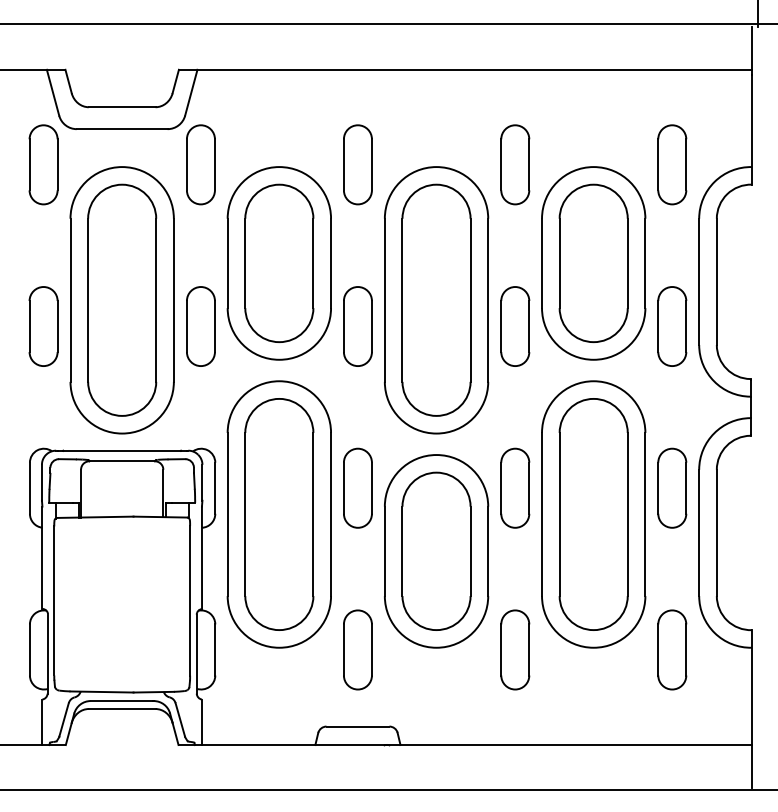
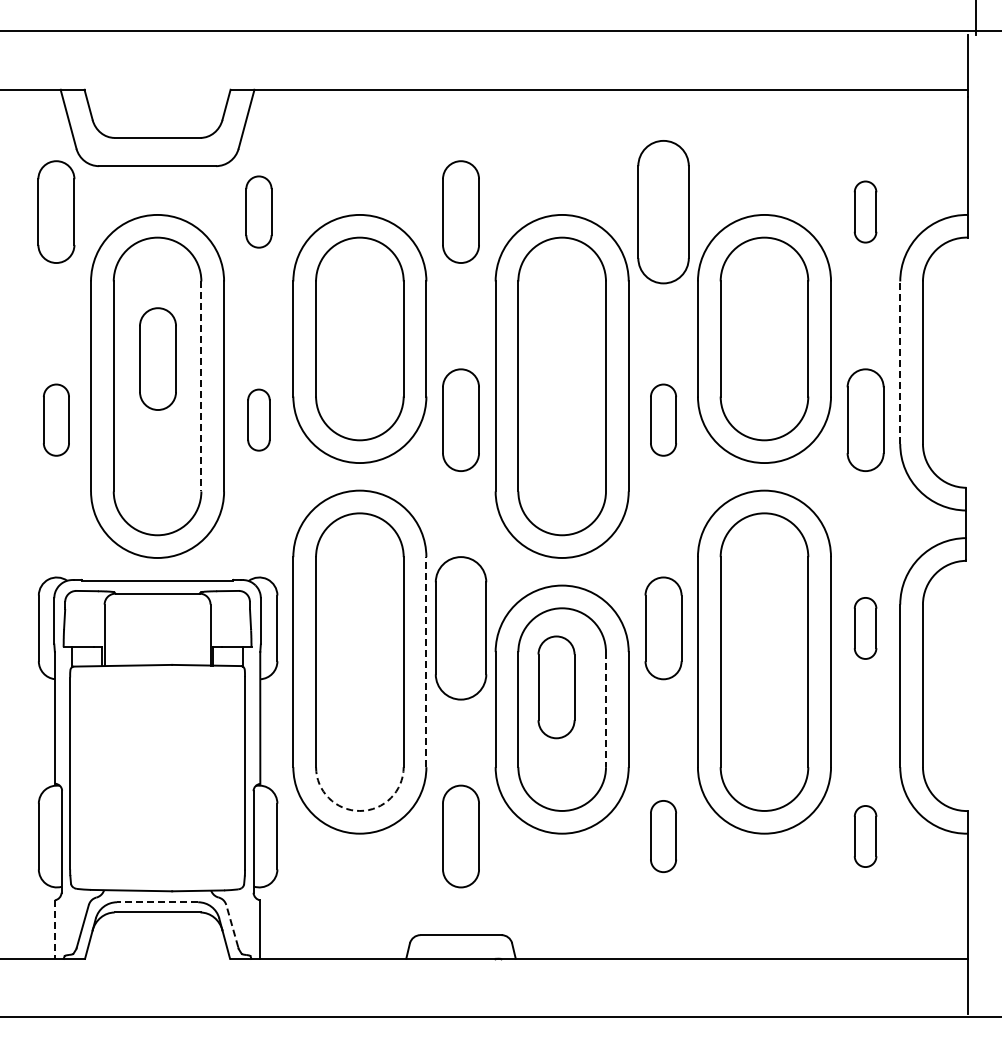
part: (200, 164) -> (258, 211), size x0.7
part: (515, 164) -> (663, 211), size x1.4
part: (672, 164) -> (865, 211), size x0.6
part: (122, 278) -> (157, 358), added
line: (699, 281) -> (900, 362), solid -> dashed
line: (156, 300) -> (201, 386), solid -> dashed
part: (43, 325) -> (56, 419), size x0.7
part: (200, 325) -> (258, 419), size x0.6
part: (515, 325) -> (663, 419), size x0.7
part: (357, 488) -> (460, 628), size x1.4
part: (672, 488) -> (865, 628), size x0.6
line: (331, 514) -> (426, 662), solid -> dashed
part: (432, 534) -> (556, 687), added
line: (470, 551) -> (606, 709), solid -> dashed
arc: (279, 629) -> (359, 810), solid -> dashed
part: (515, 649) -> (663, 836), size x0.7
part: (672, 649) -> (865, 836), size x0.6
line: (122, 701) -> (157, 902), solid -> dashed
line: (180, 719) -> (232, 926), solid -> dashed
line: (42, 722) -> (54, 930), solid -> dashed

